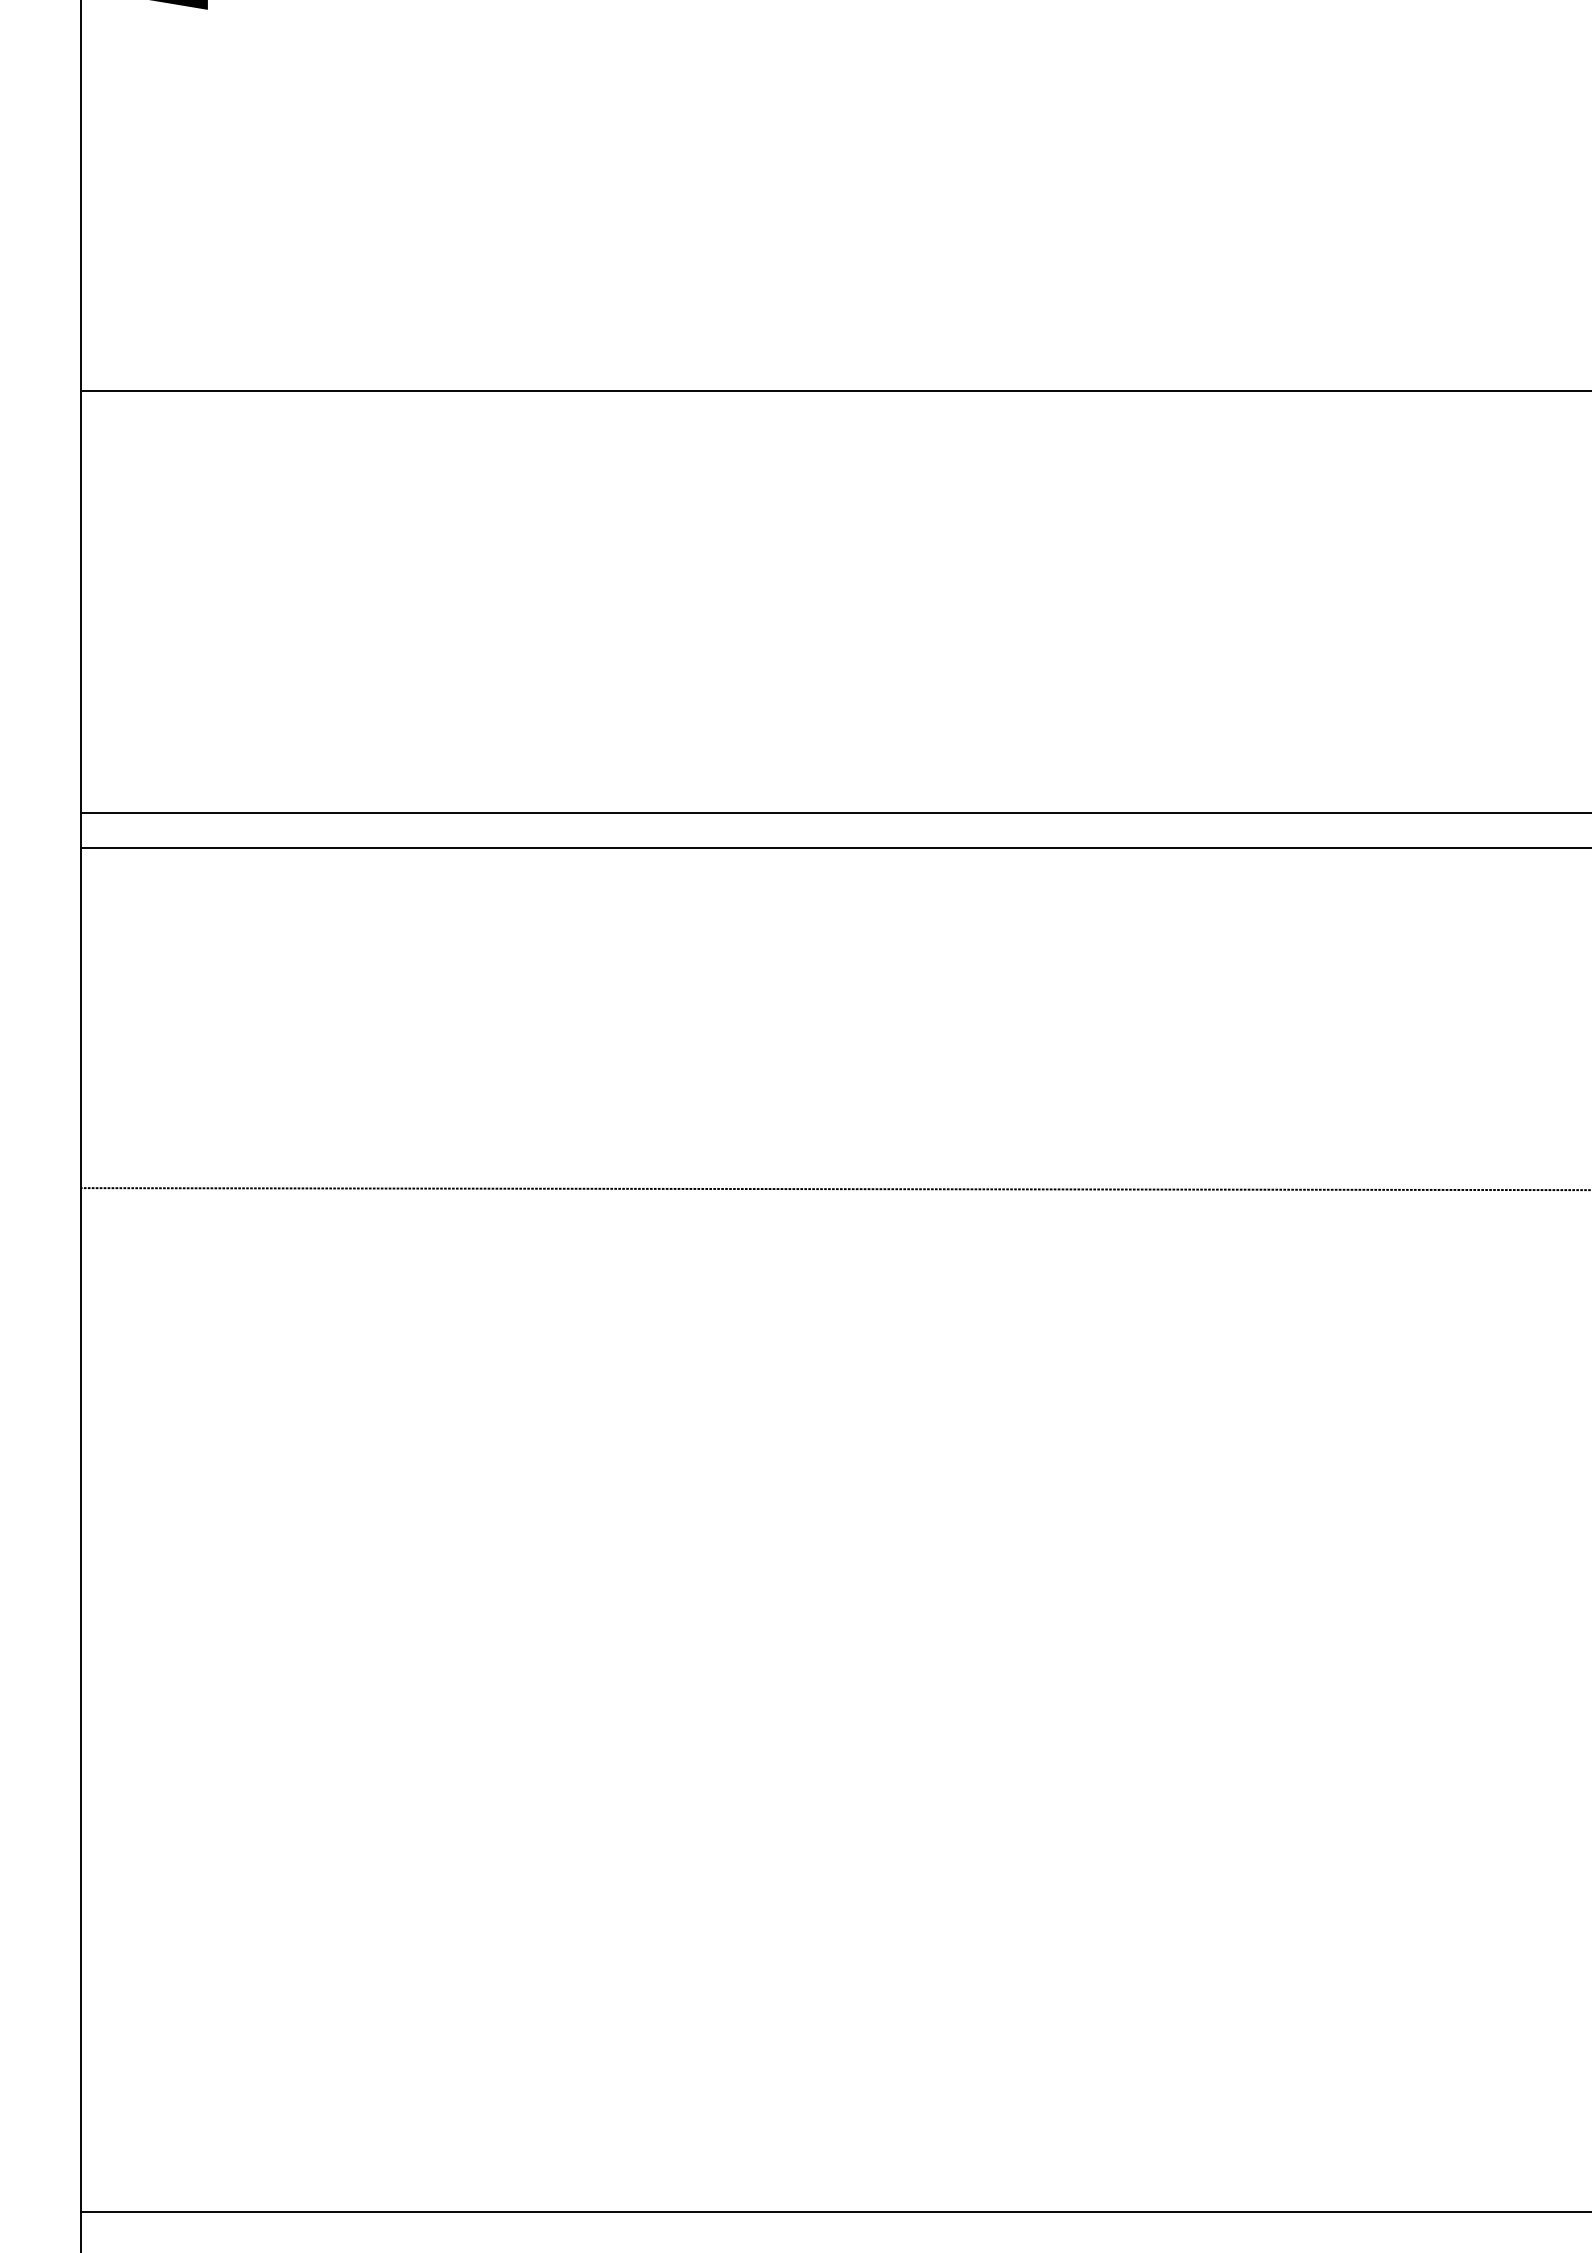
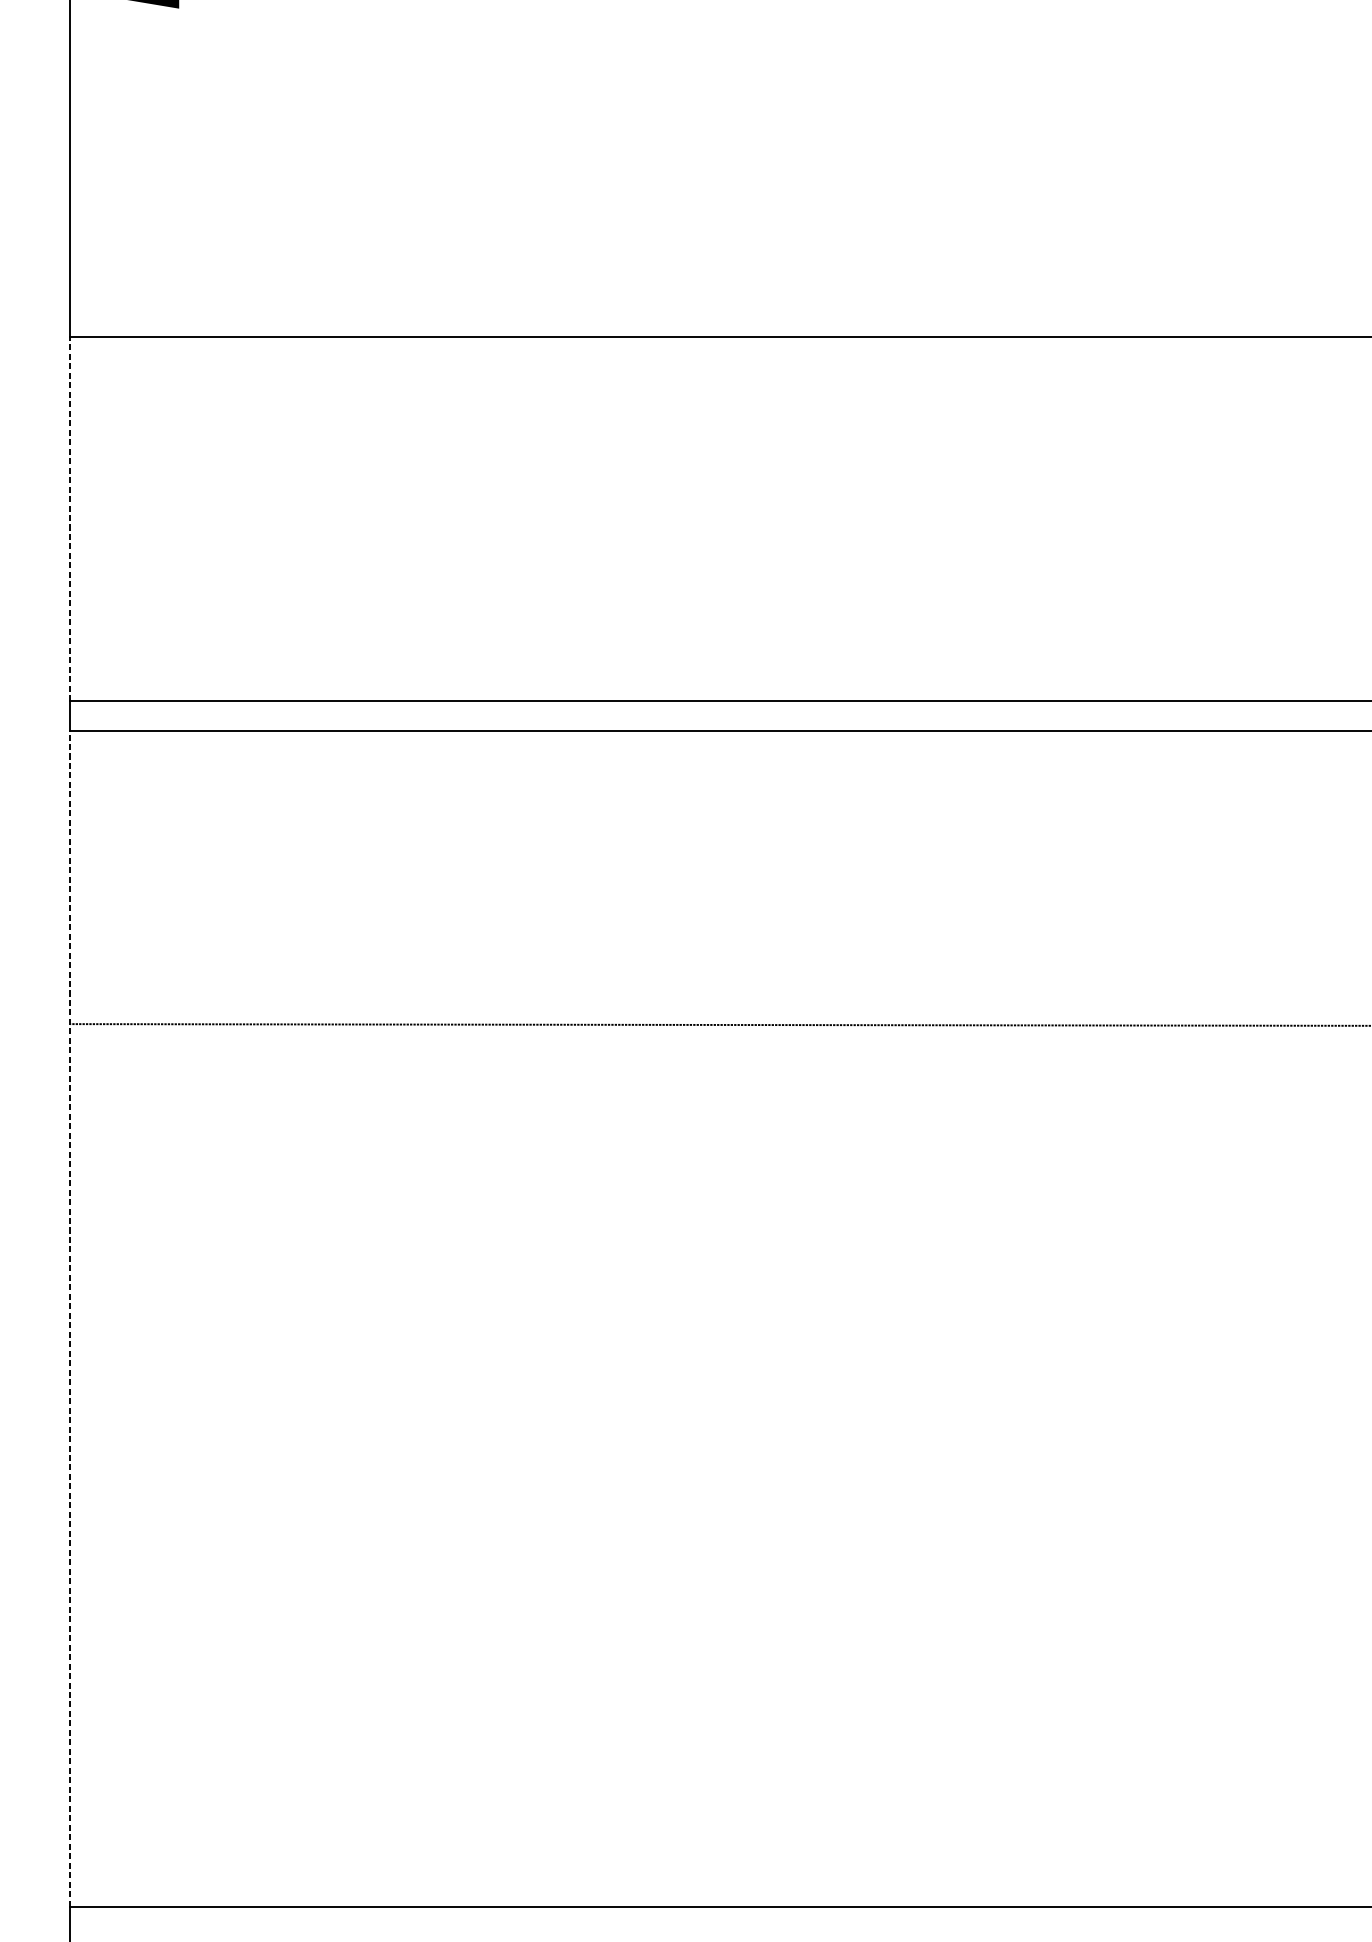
line: (81, 601) -> (70, 518), solid -> dashed
line: (81, 1530) -> (70, 1319), solid -> dashed

